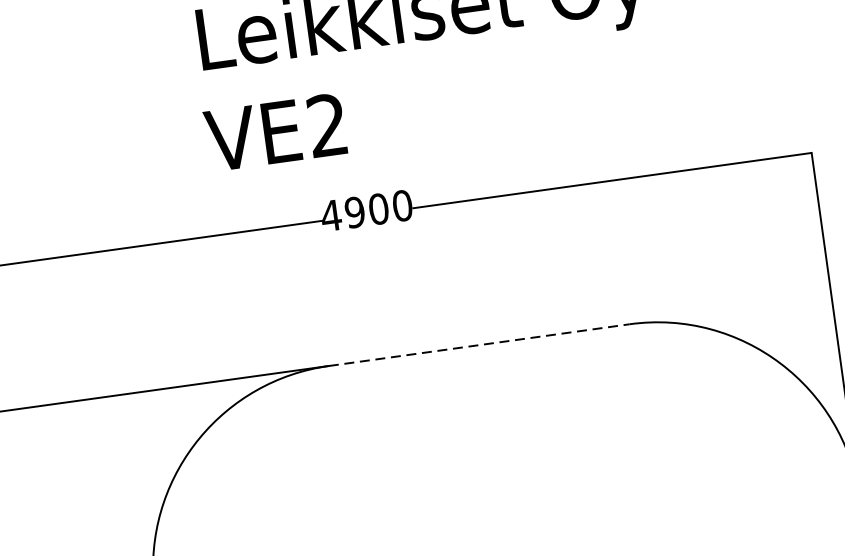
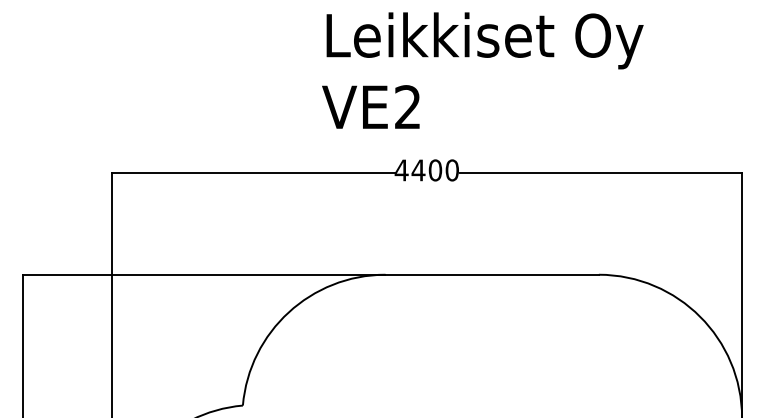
text: (354, 212) -> (418, 170), 4900 -> 4400
line: (479, 344) -> (492, 274), dashed -> solid

